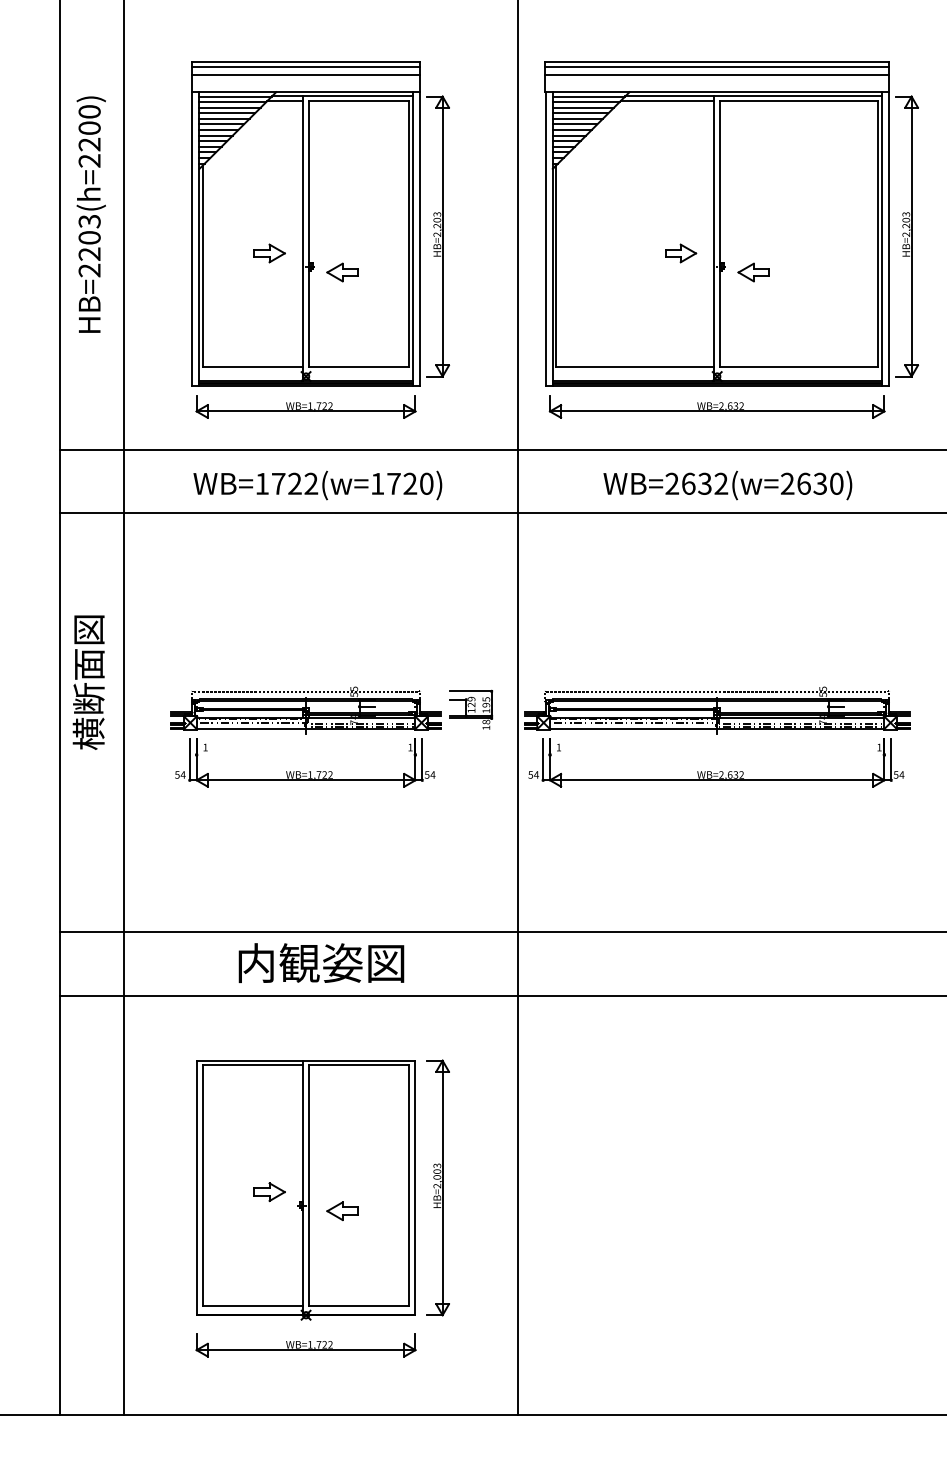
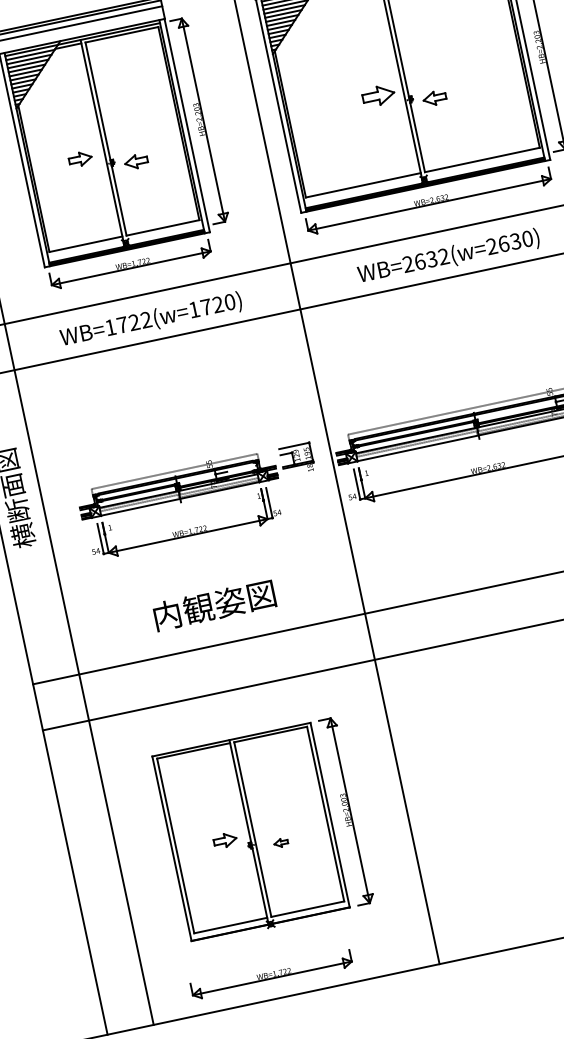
part: (681, 253) -> (379, 95), size x1.4
text: (321, 962) -> (214, 604), moved
part: (342, 1210) -> (280, 842), size x0.6
part: (305, 1345) -> (271, 975), moved

